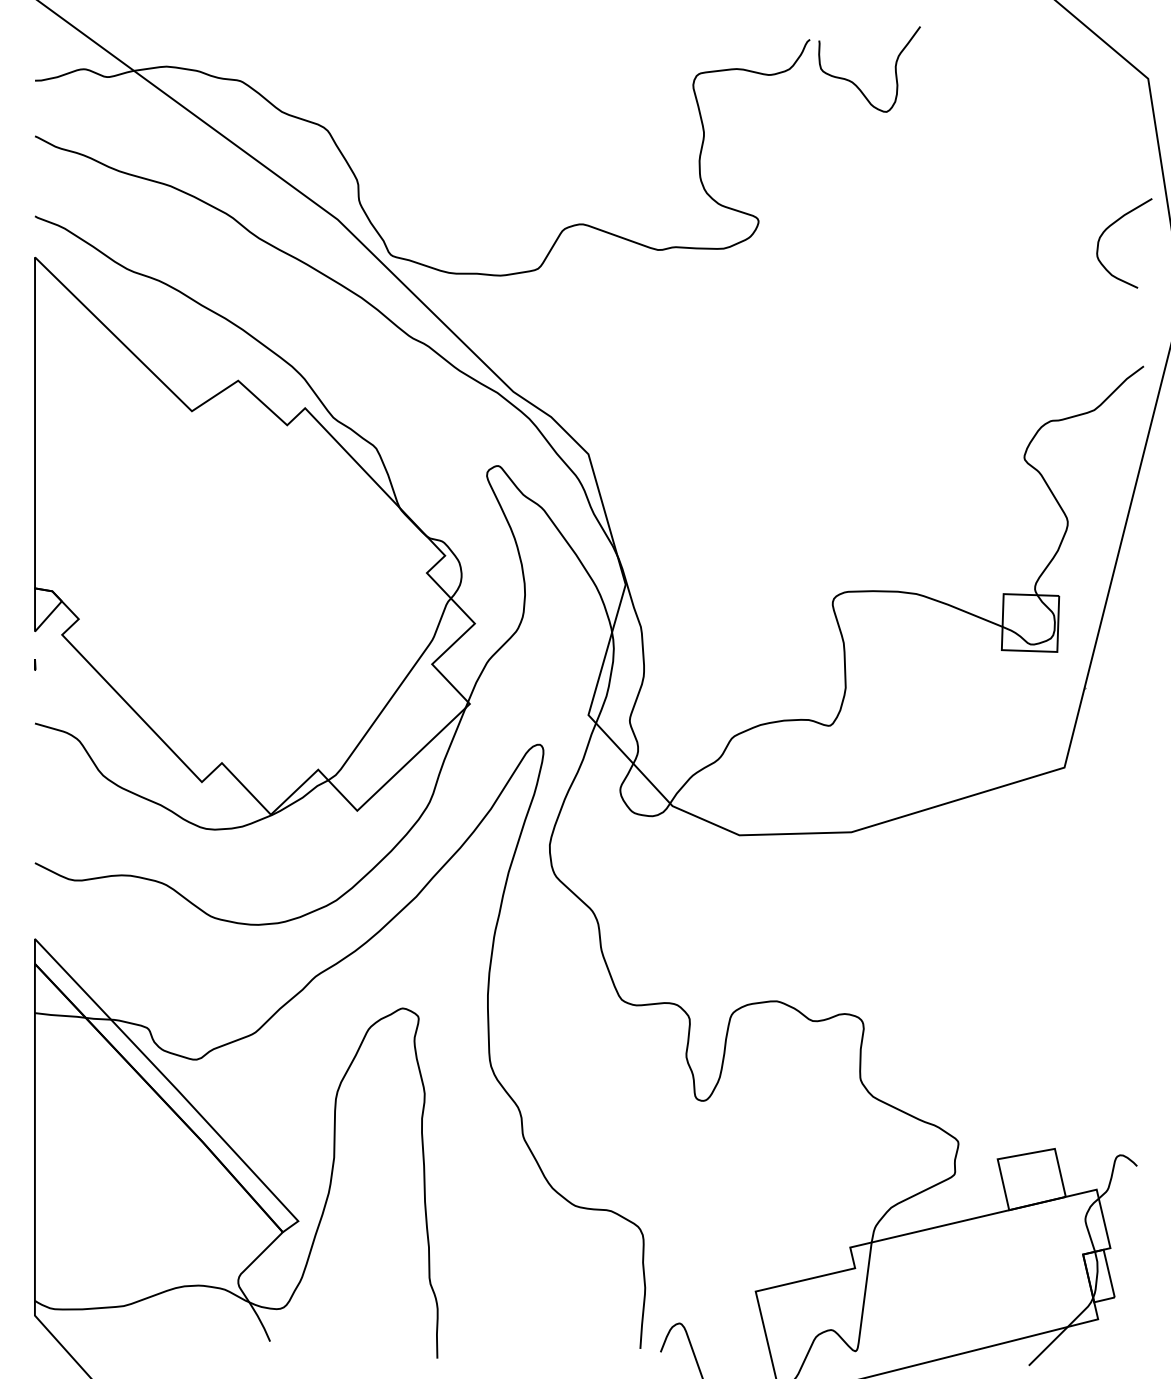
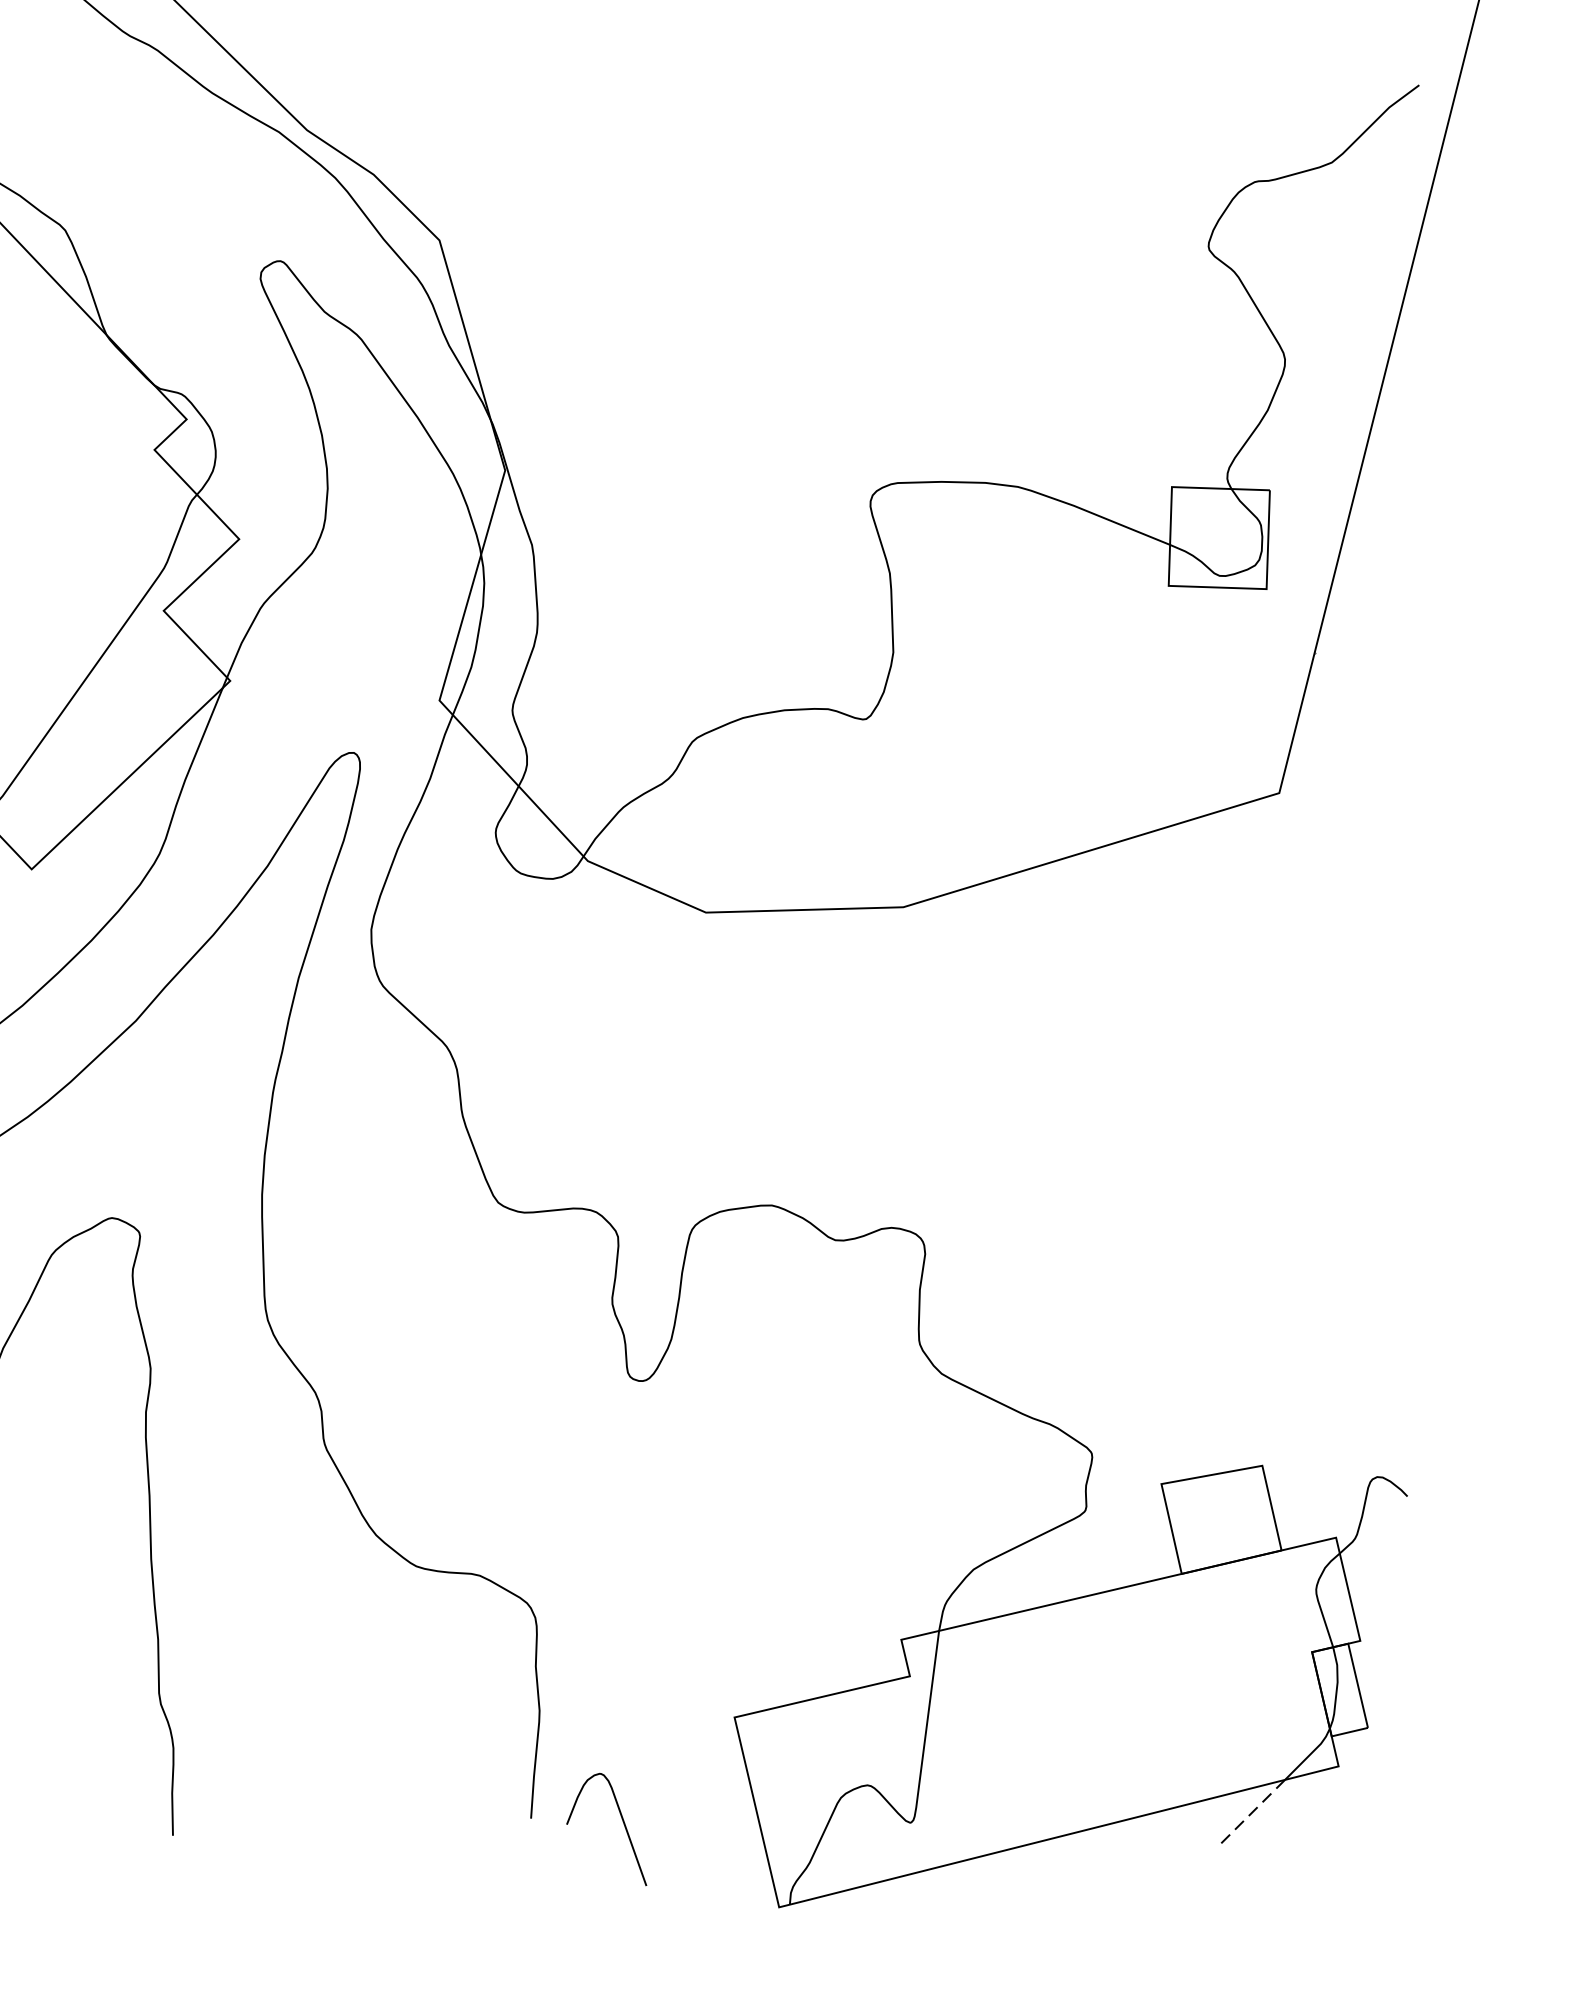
line: (1047, 1346) -> (1249, 1814), solid -> dashed

